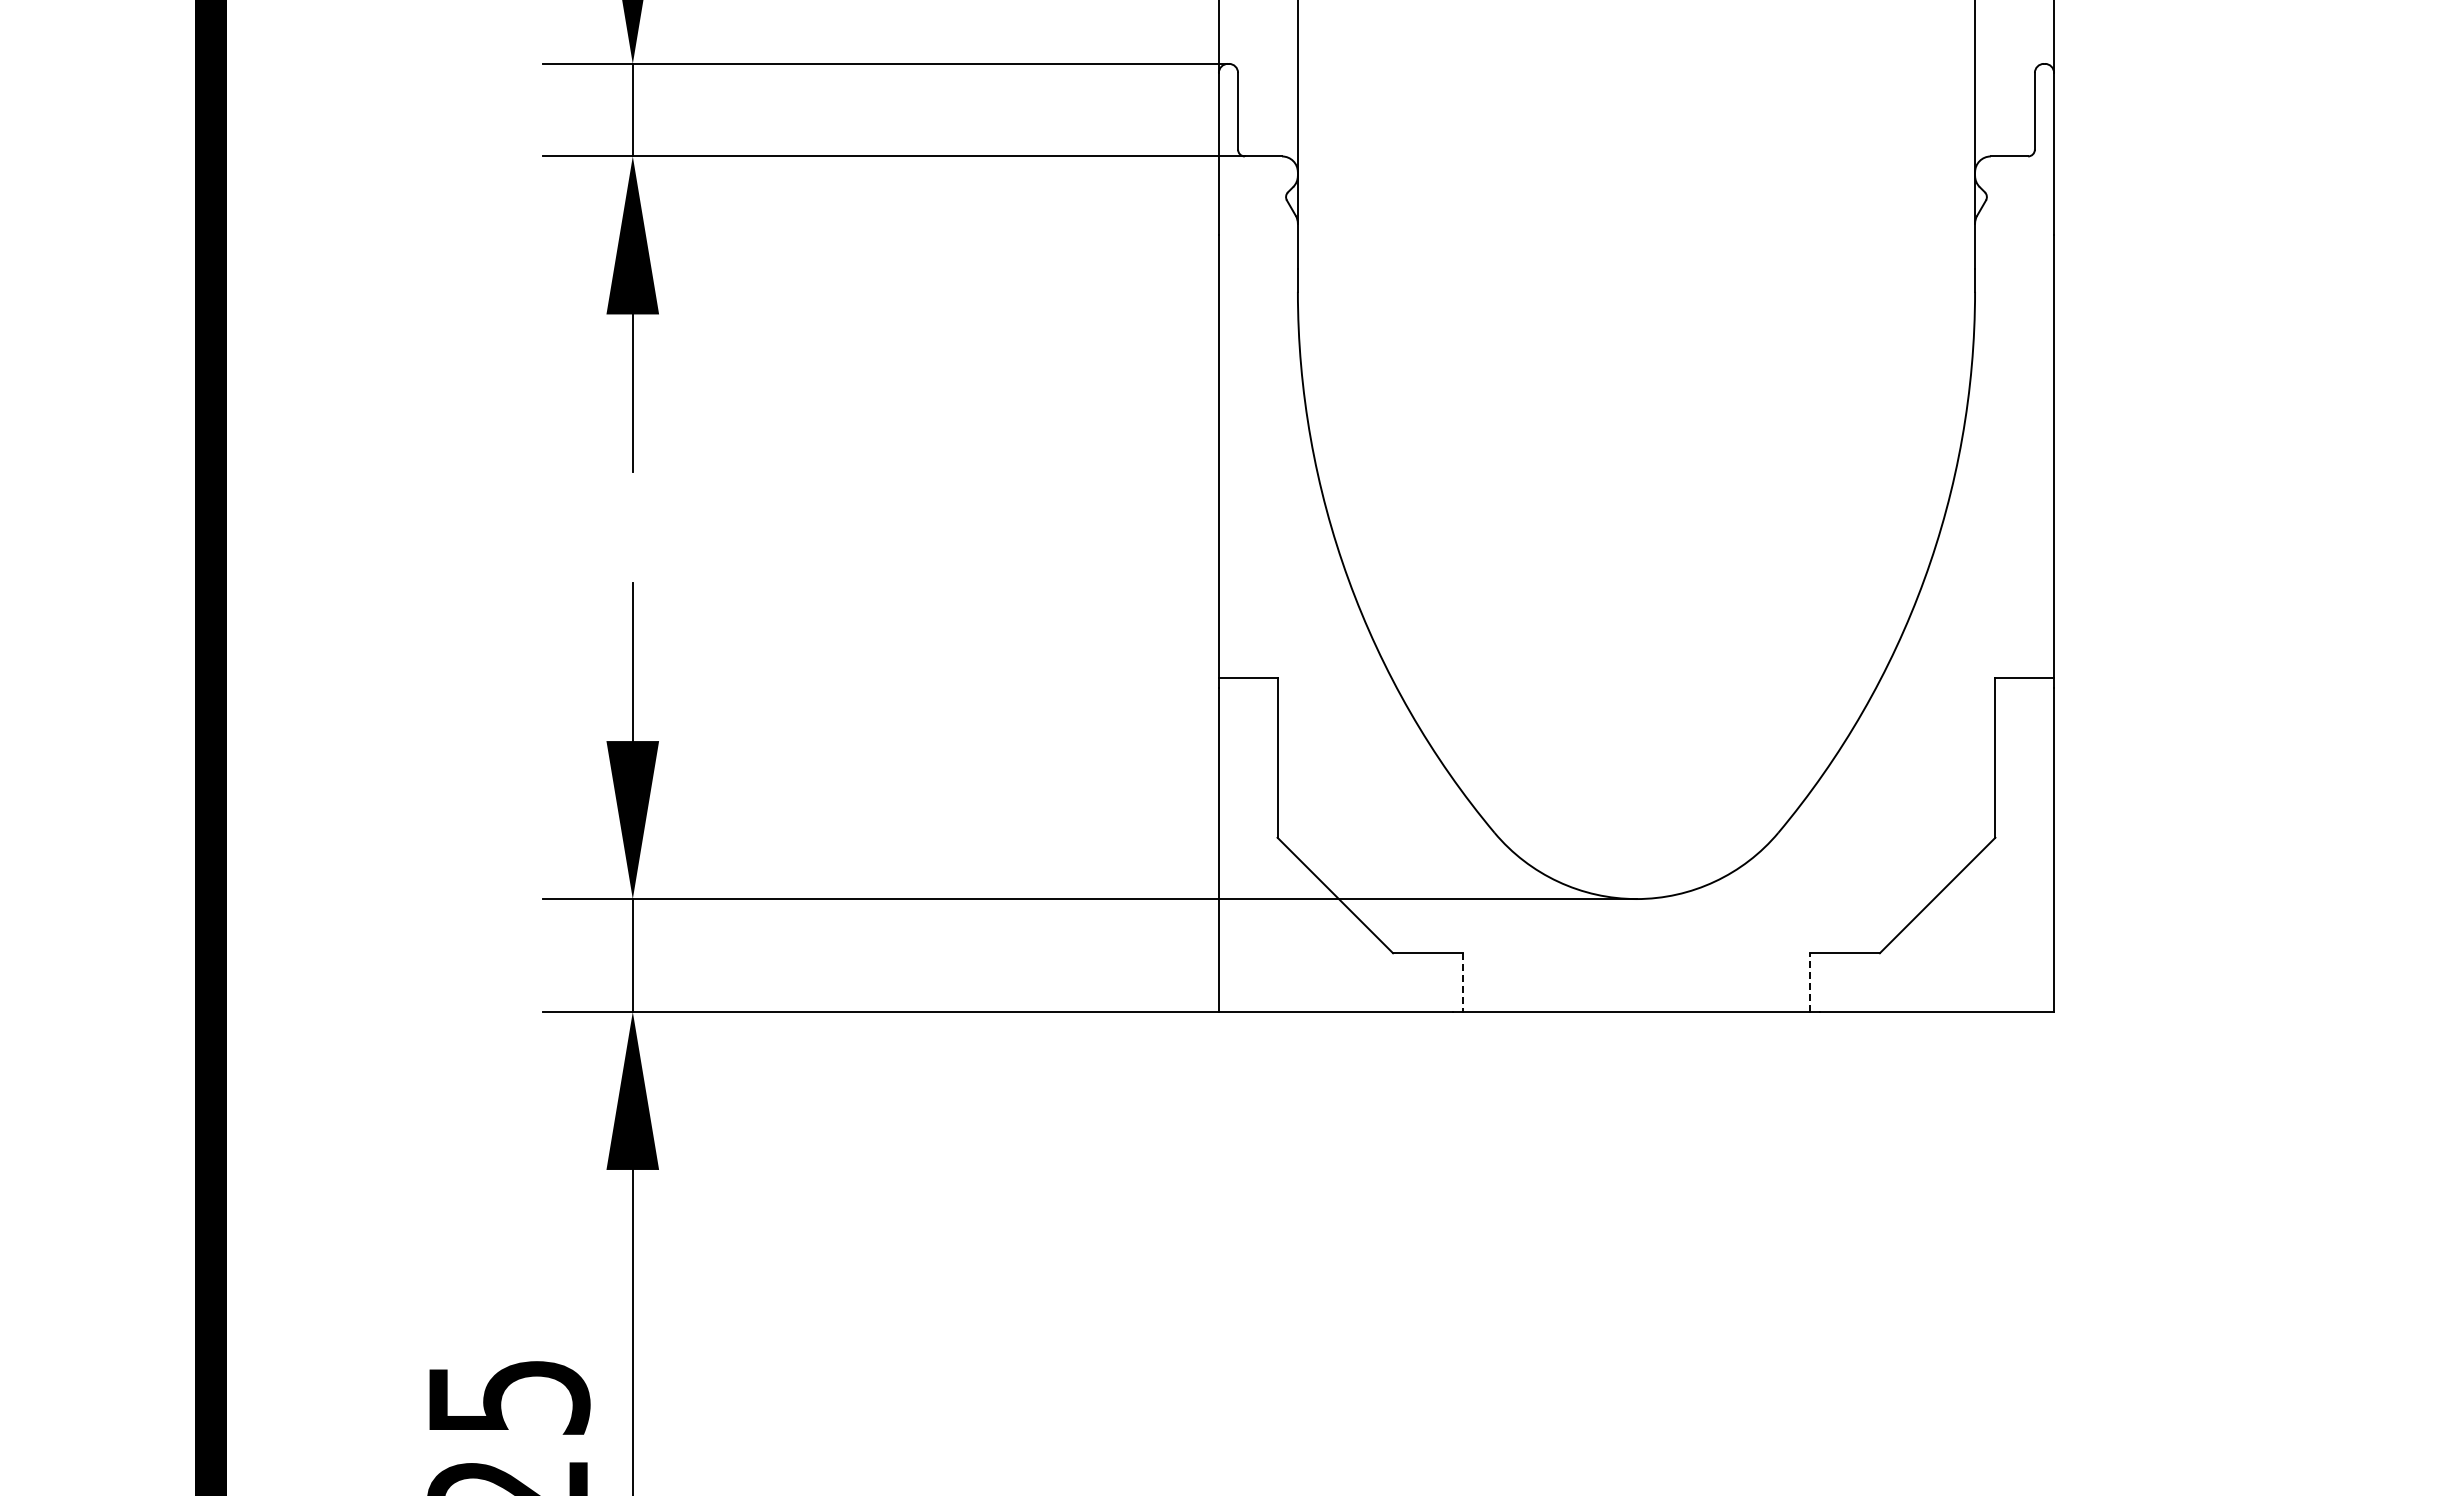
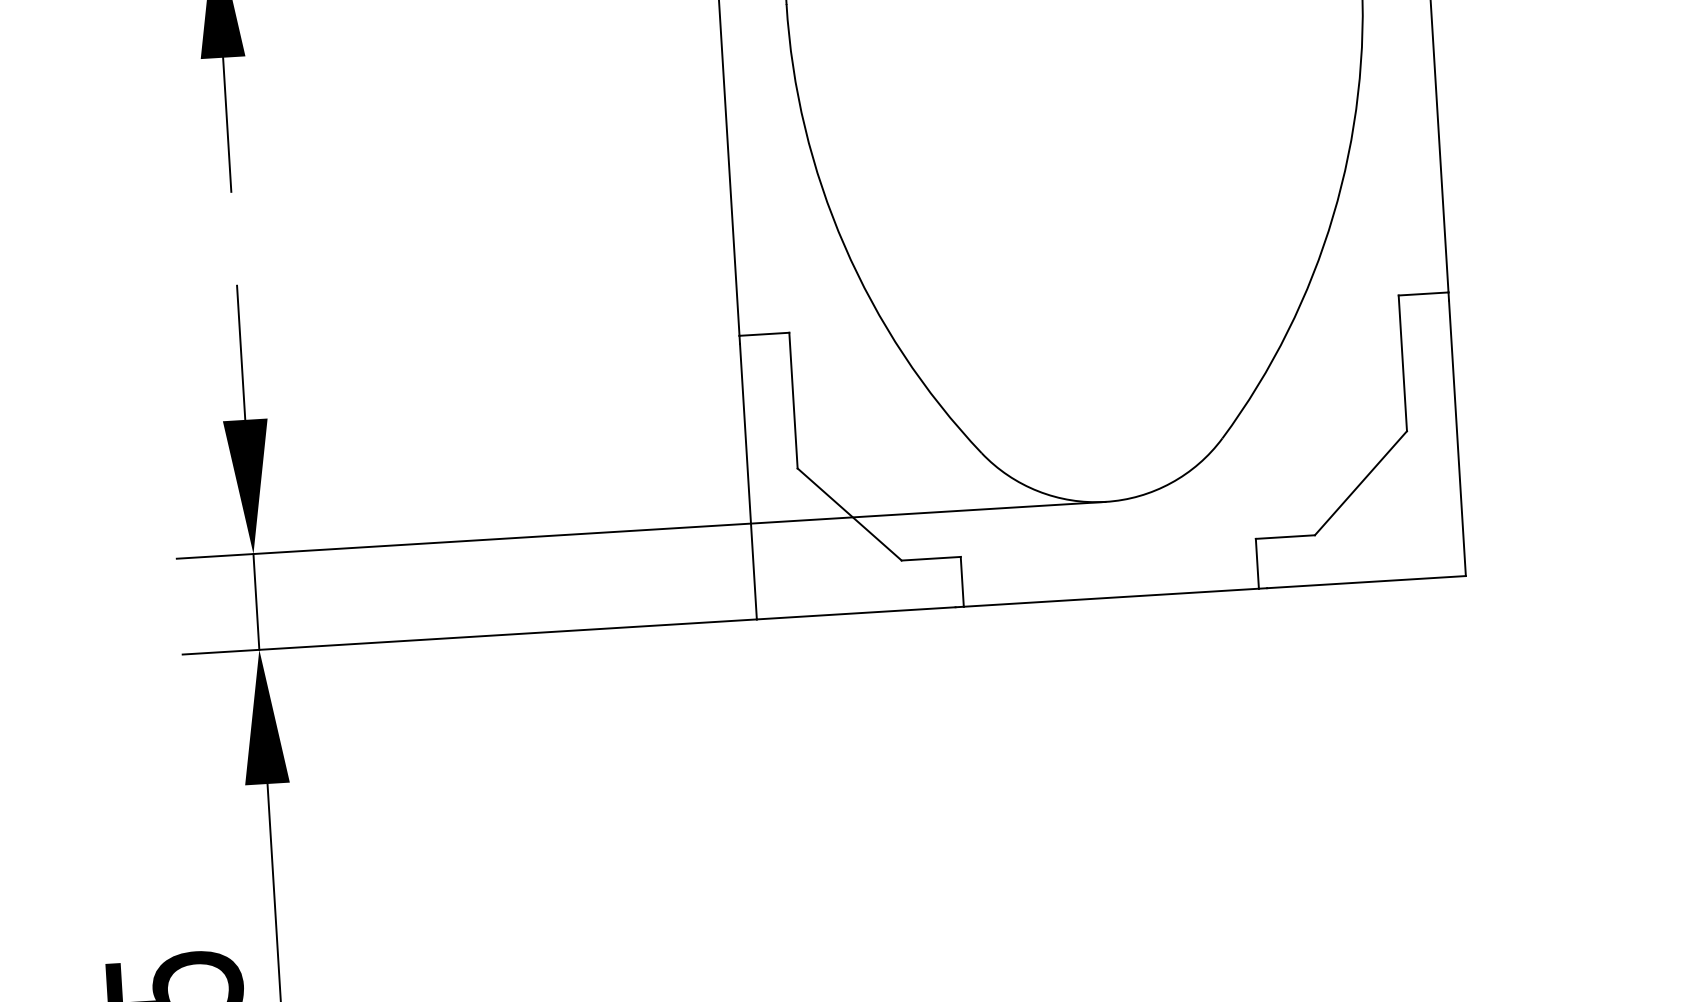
line: (1810, 982) -> (1257, 563), dashed -> solid
line: (1462, 983) -> (962, 582), dashed -> solid

